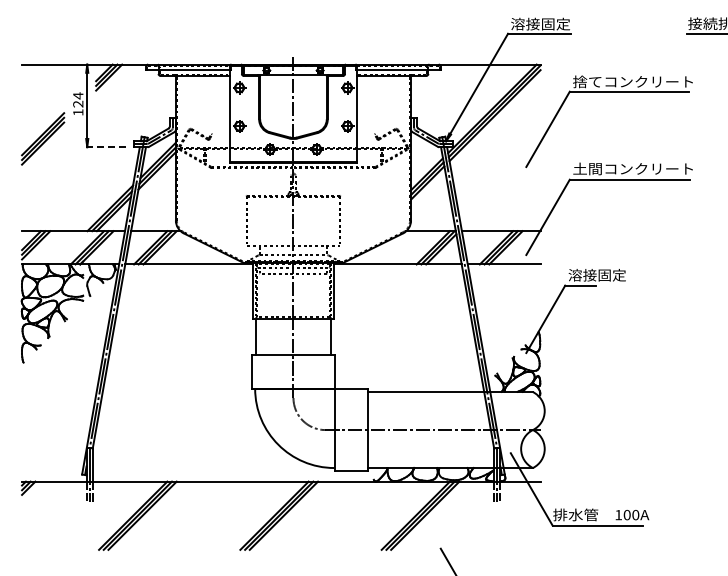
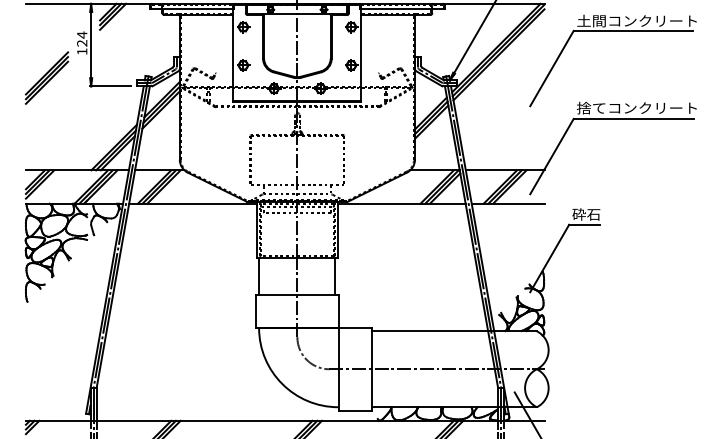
text: (587, 81) -> (591, 20), 捨てコンクリート -> 土間コンクリート
line: (107, 147) -> (111, 86), dashed -> solid
text: (587, 168) -> (591, 107), 土間コンクリート -> 捨てコンクリート
text: (596, 275) -> (600, 214), 溶接固定 -> 砕石

